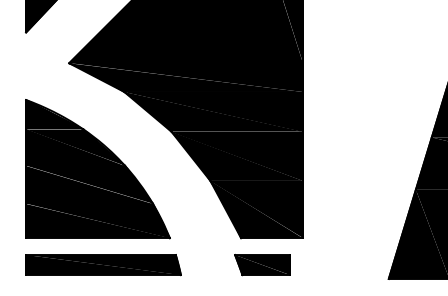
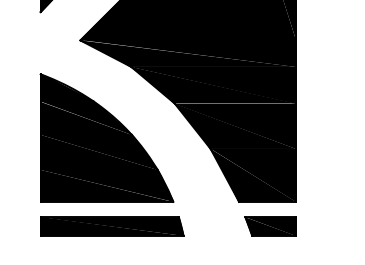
part: (262, 265) -> (270, 227), moved

